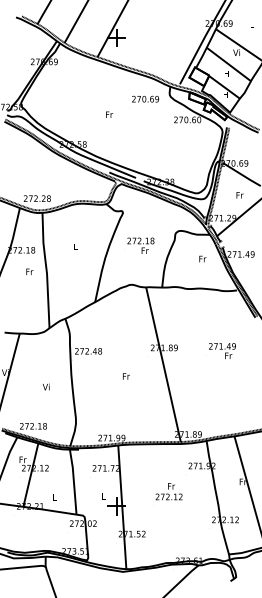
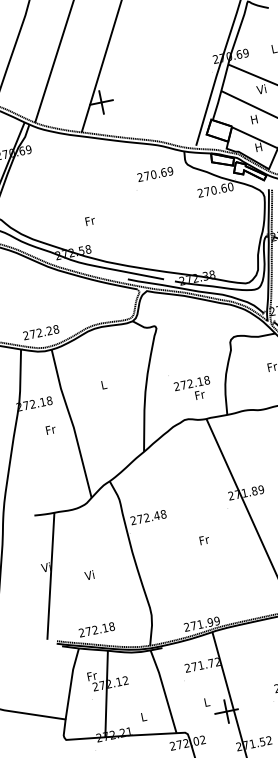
text: (109, 114) -> (90, 220), moved
text: (140, 245) -> (192, 389), moved
text: (46, 386) -> (89, 574), moved

